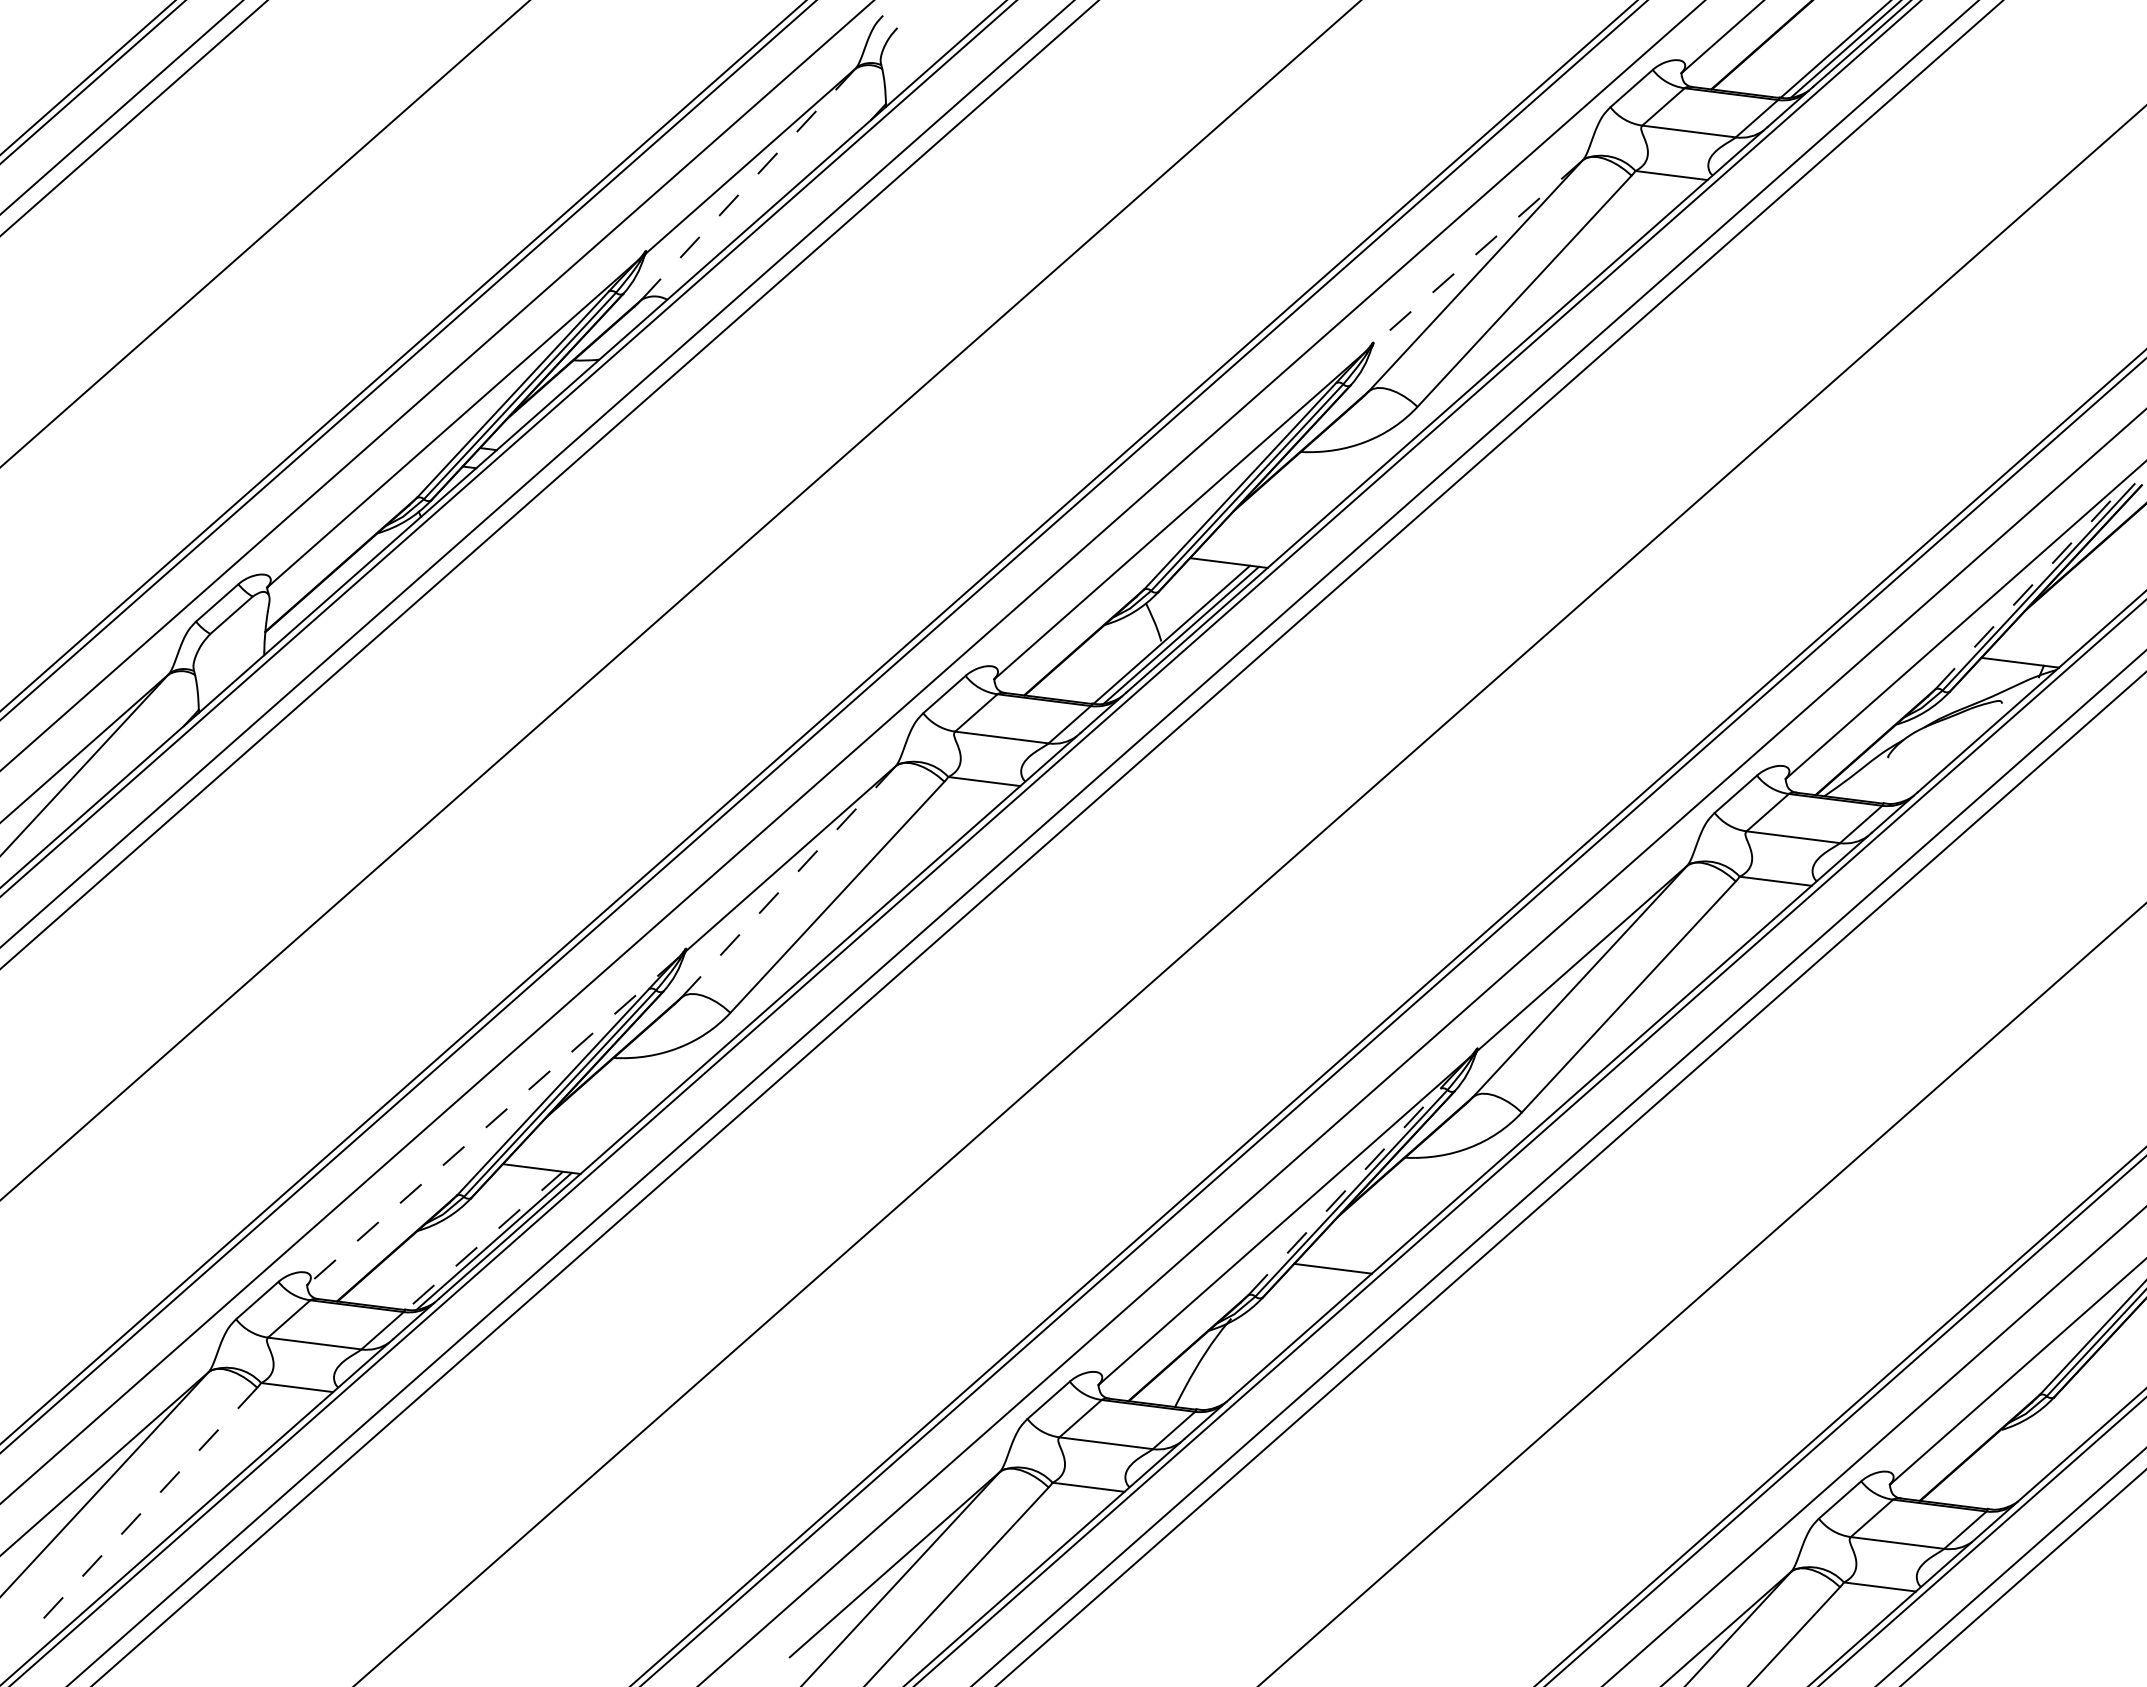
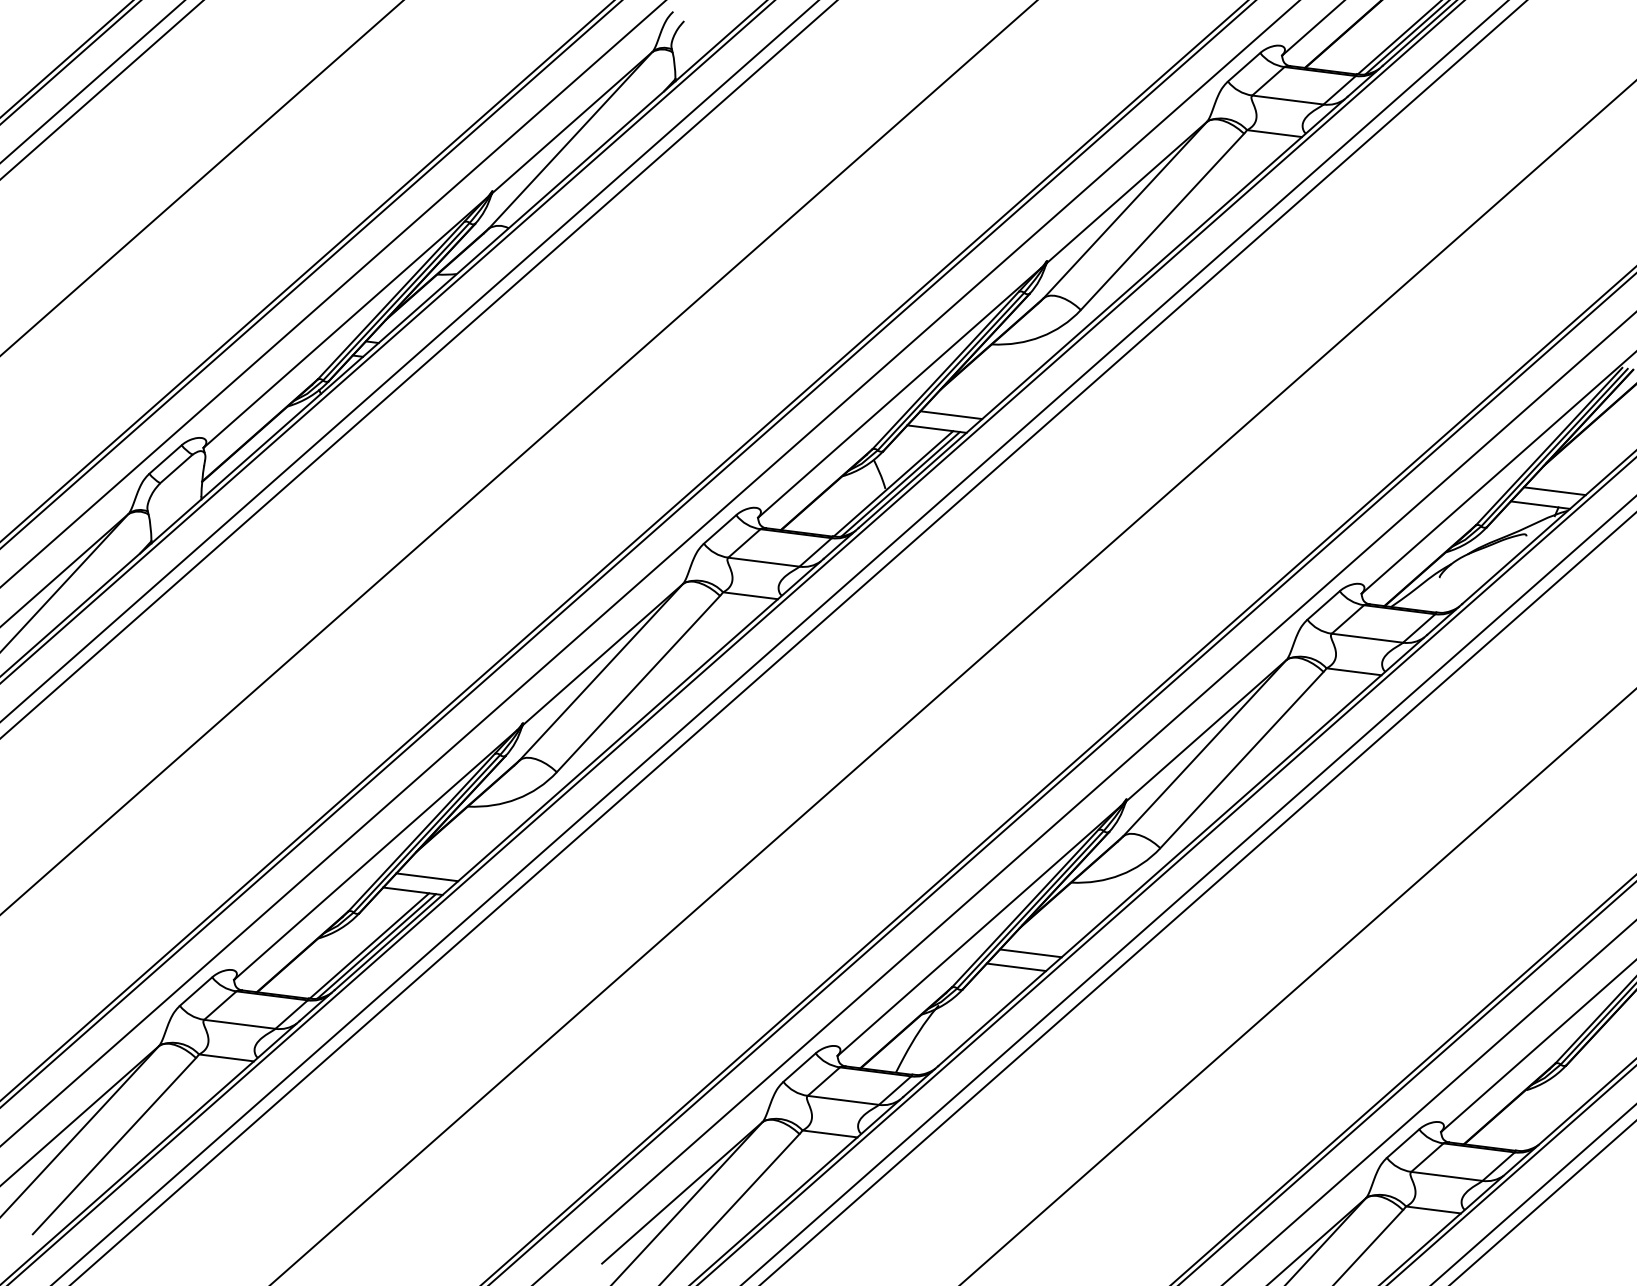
line: (748, 184) -> (570, 140), dashed -> solid
line: (1477, 253) -> (1126, 193), dashed -> solid
line: (1247, 544) -> (951, 414), added
line: (2031, 585) -> (1549, 446), dashed -> solid
line: (2038, 644) -> (1554, 491), added
line: (788, 881) -> (601, 671), dashed -> solid
line: (492, 1121) -> (375, 855), dashed -> solid
line: (560, 1150) -> (427, 877), added
line: (1344, 1191) -> (1025, 908), dashed -> solid
line: (484, 1241) -> (369, 946), dashed -> solid
line: (1351, 1250) -> (1030, 953), added
line: (150, 1503) -> (114, 1146), dashed -> solid

